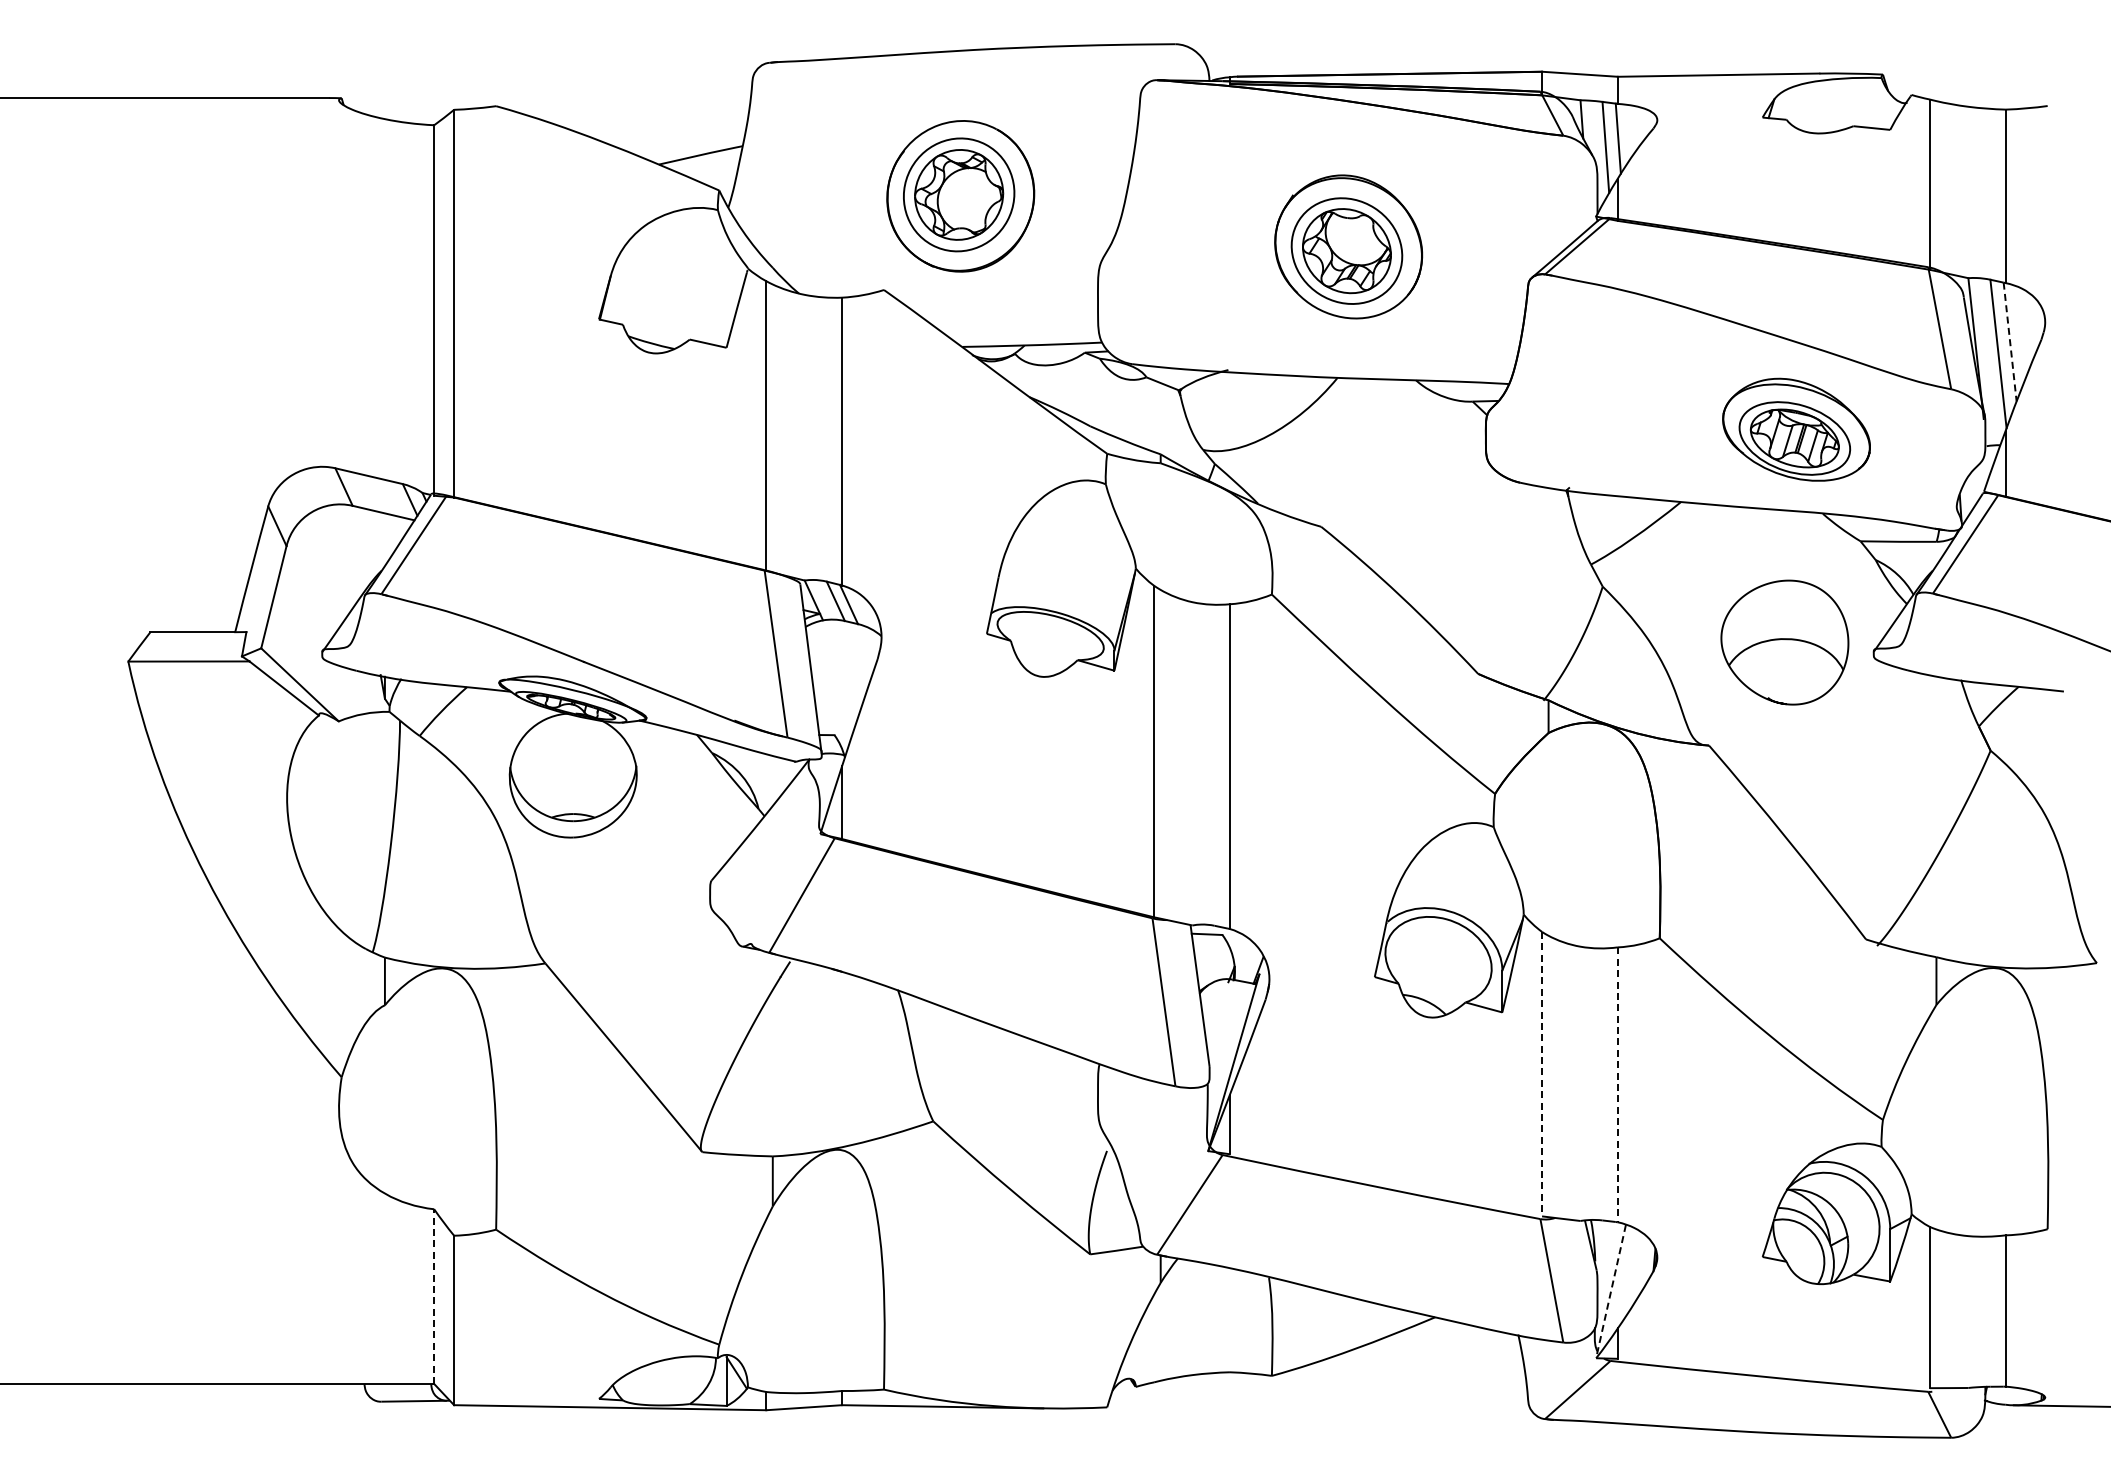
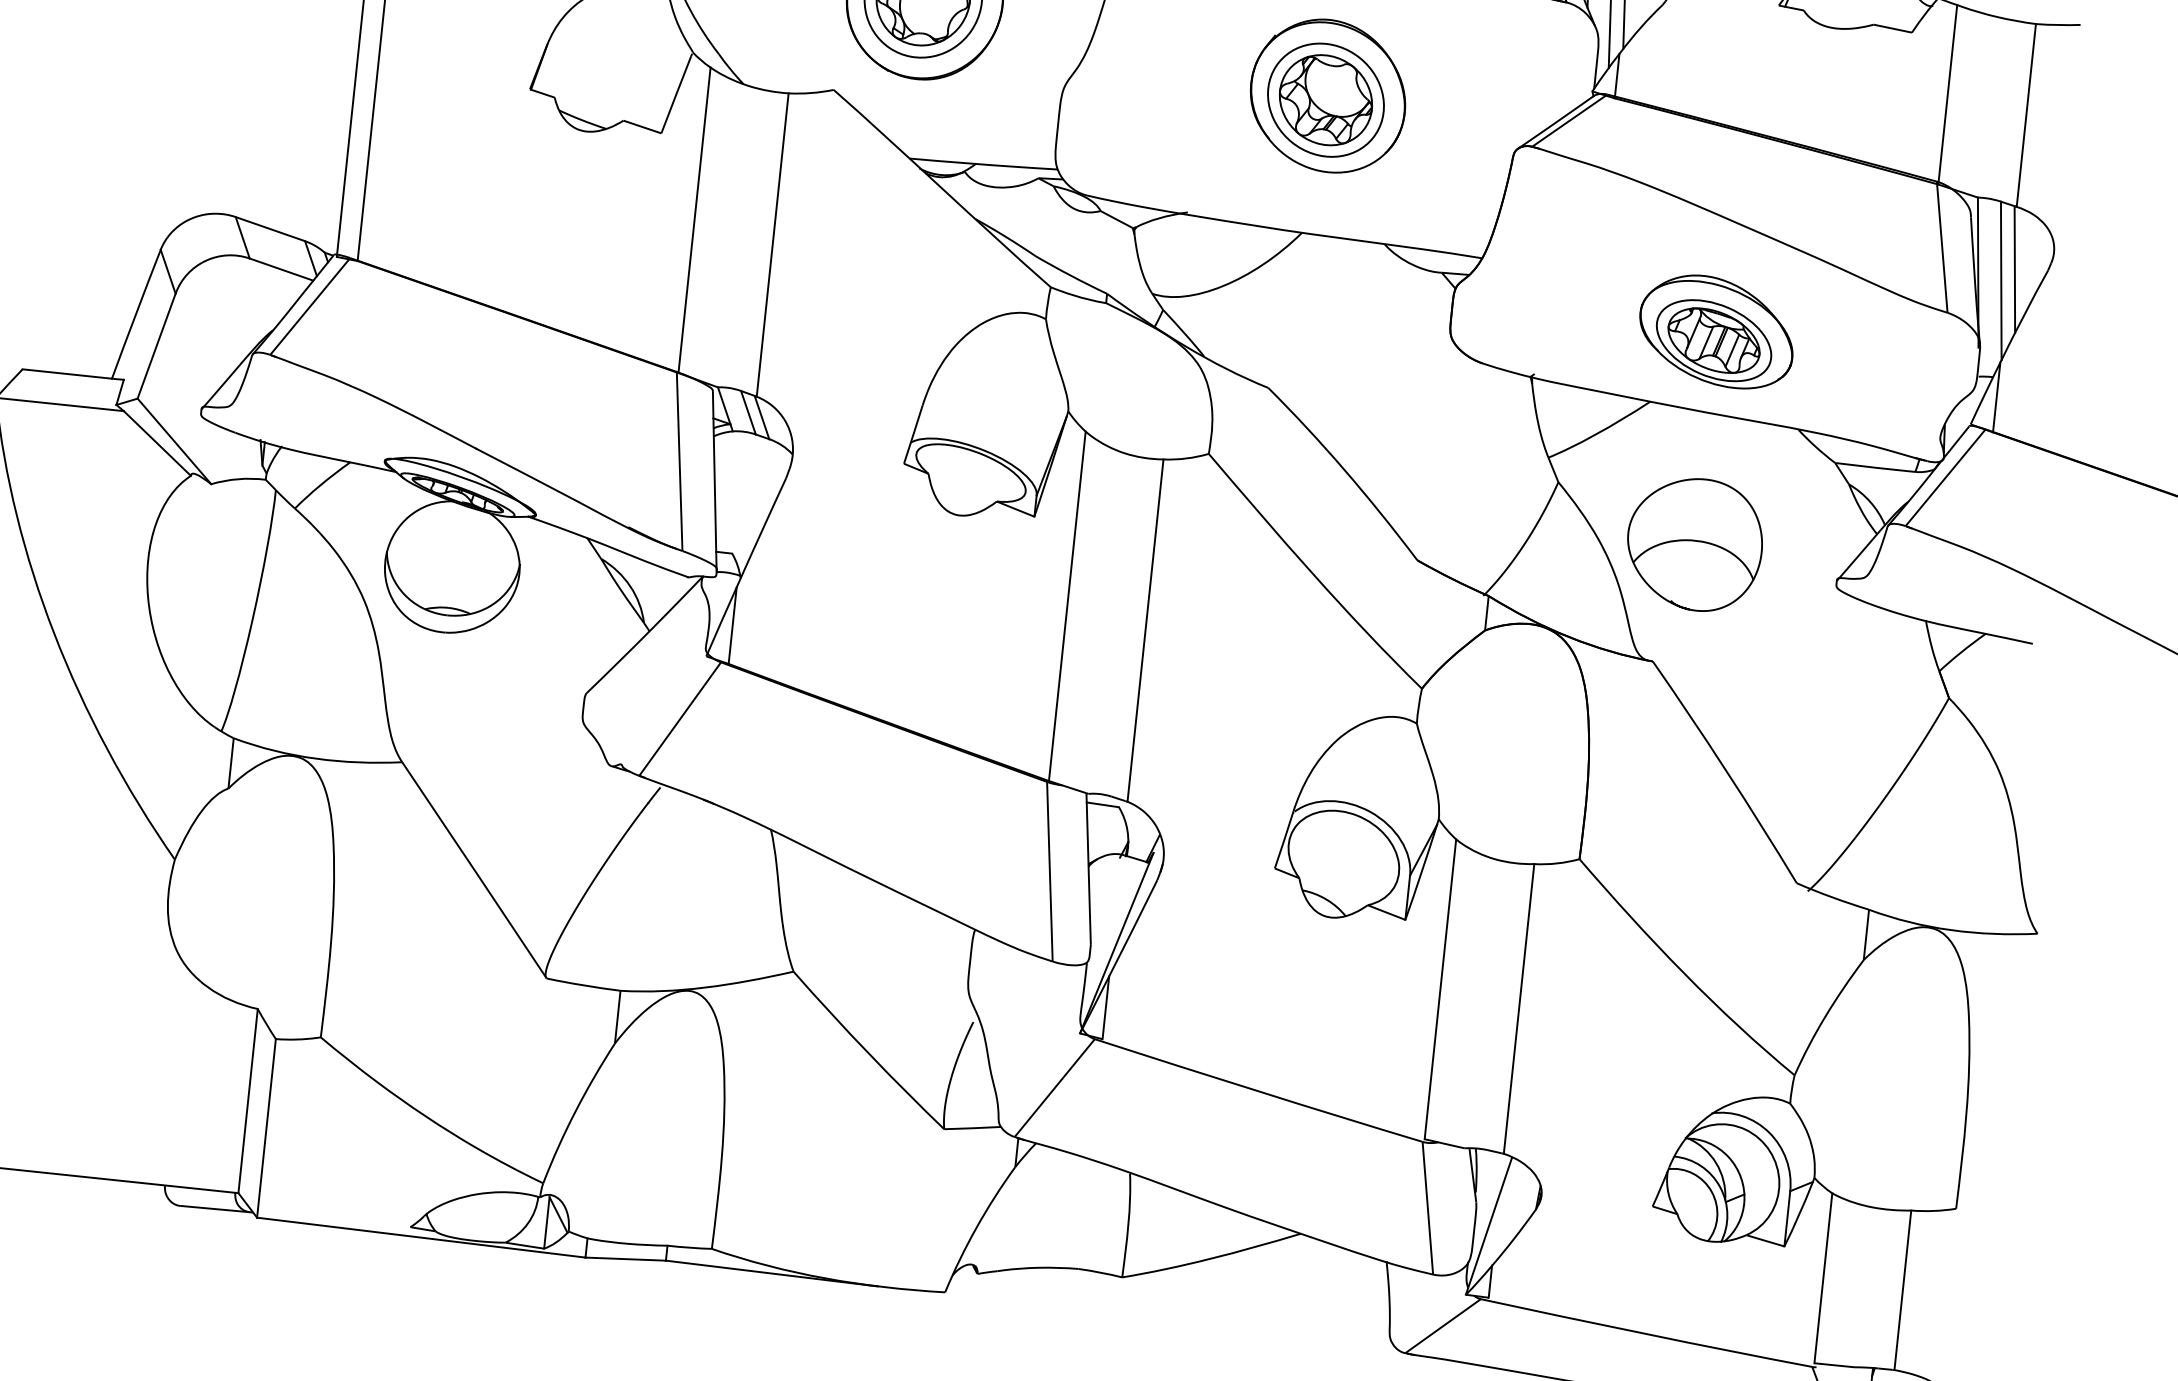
line: (2010, 342) -> (2015, 270), dashed -> solid
part: (1796, 429) -> (1716, 331), moved
part: (1784, 642) -> (1694, 544), moved
line: (1542, 1074) -> (1440, 989), dashed -> solid
line: (1617, 1085) -> (1518, 1009), dashed -> solid
line: (1610, 1292) -> (1488, 1227), dashed -> solid
line: (434, 1296) -> (248, 1100), dashed -> solid

